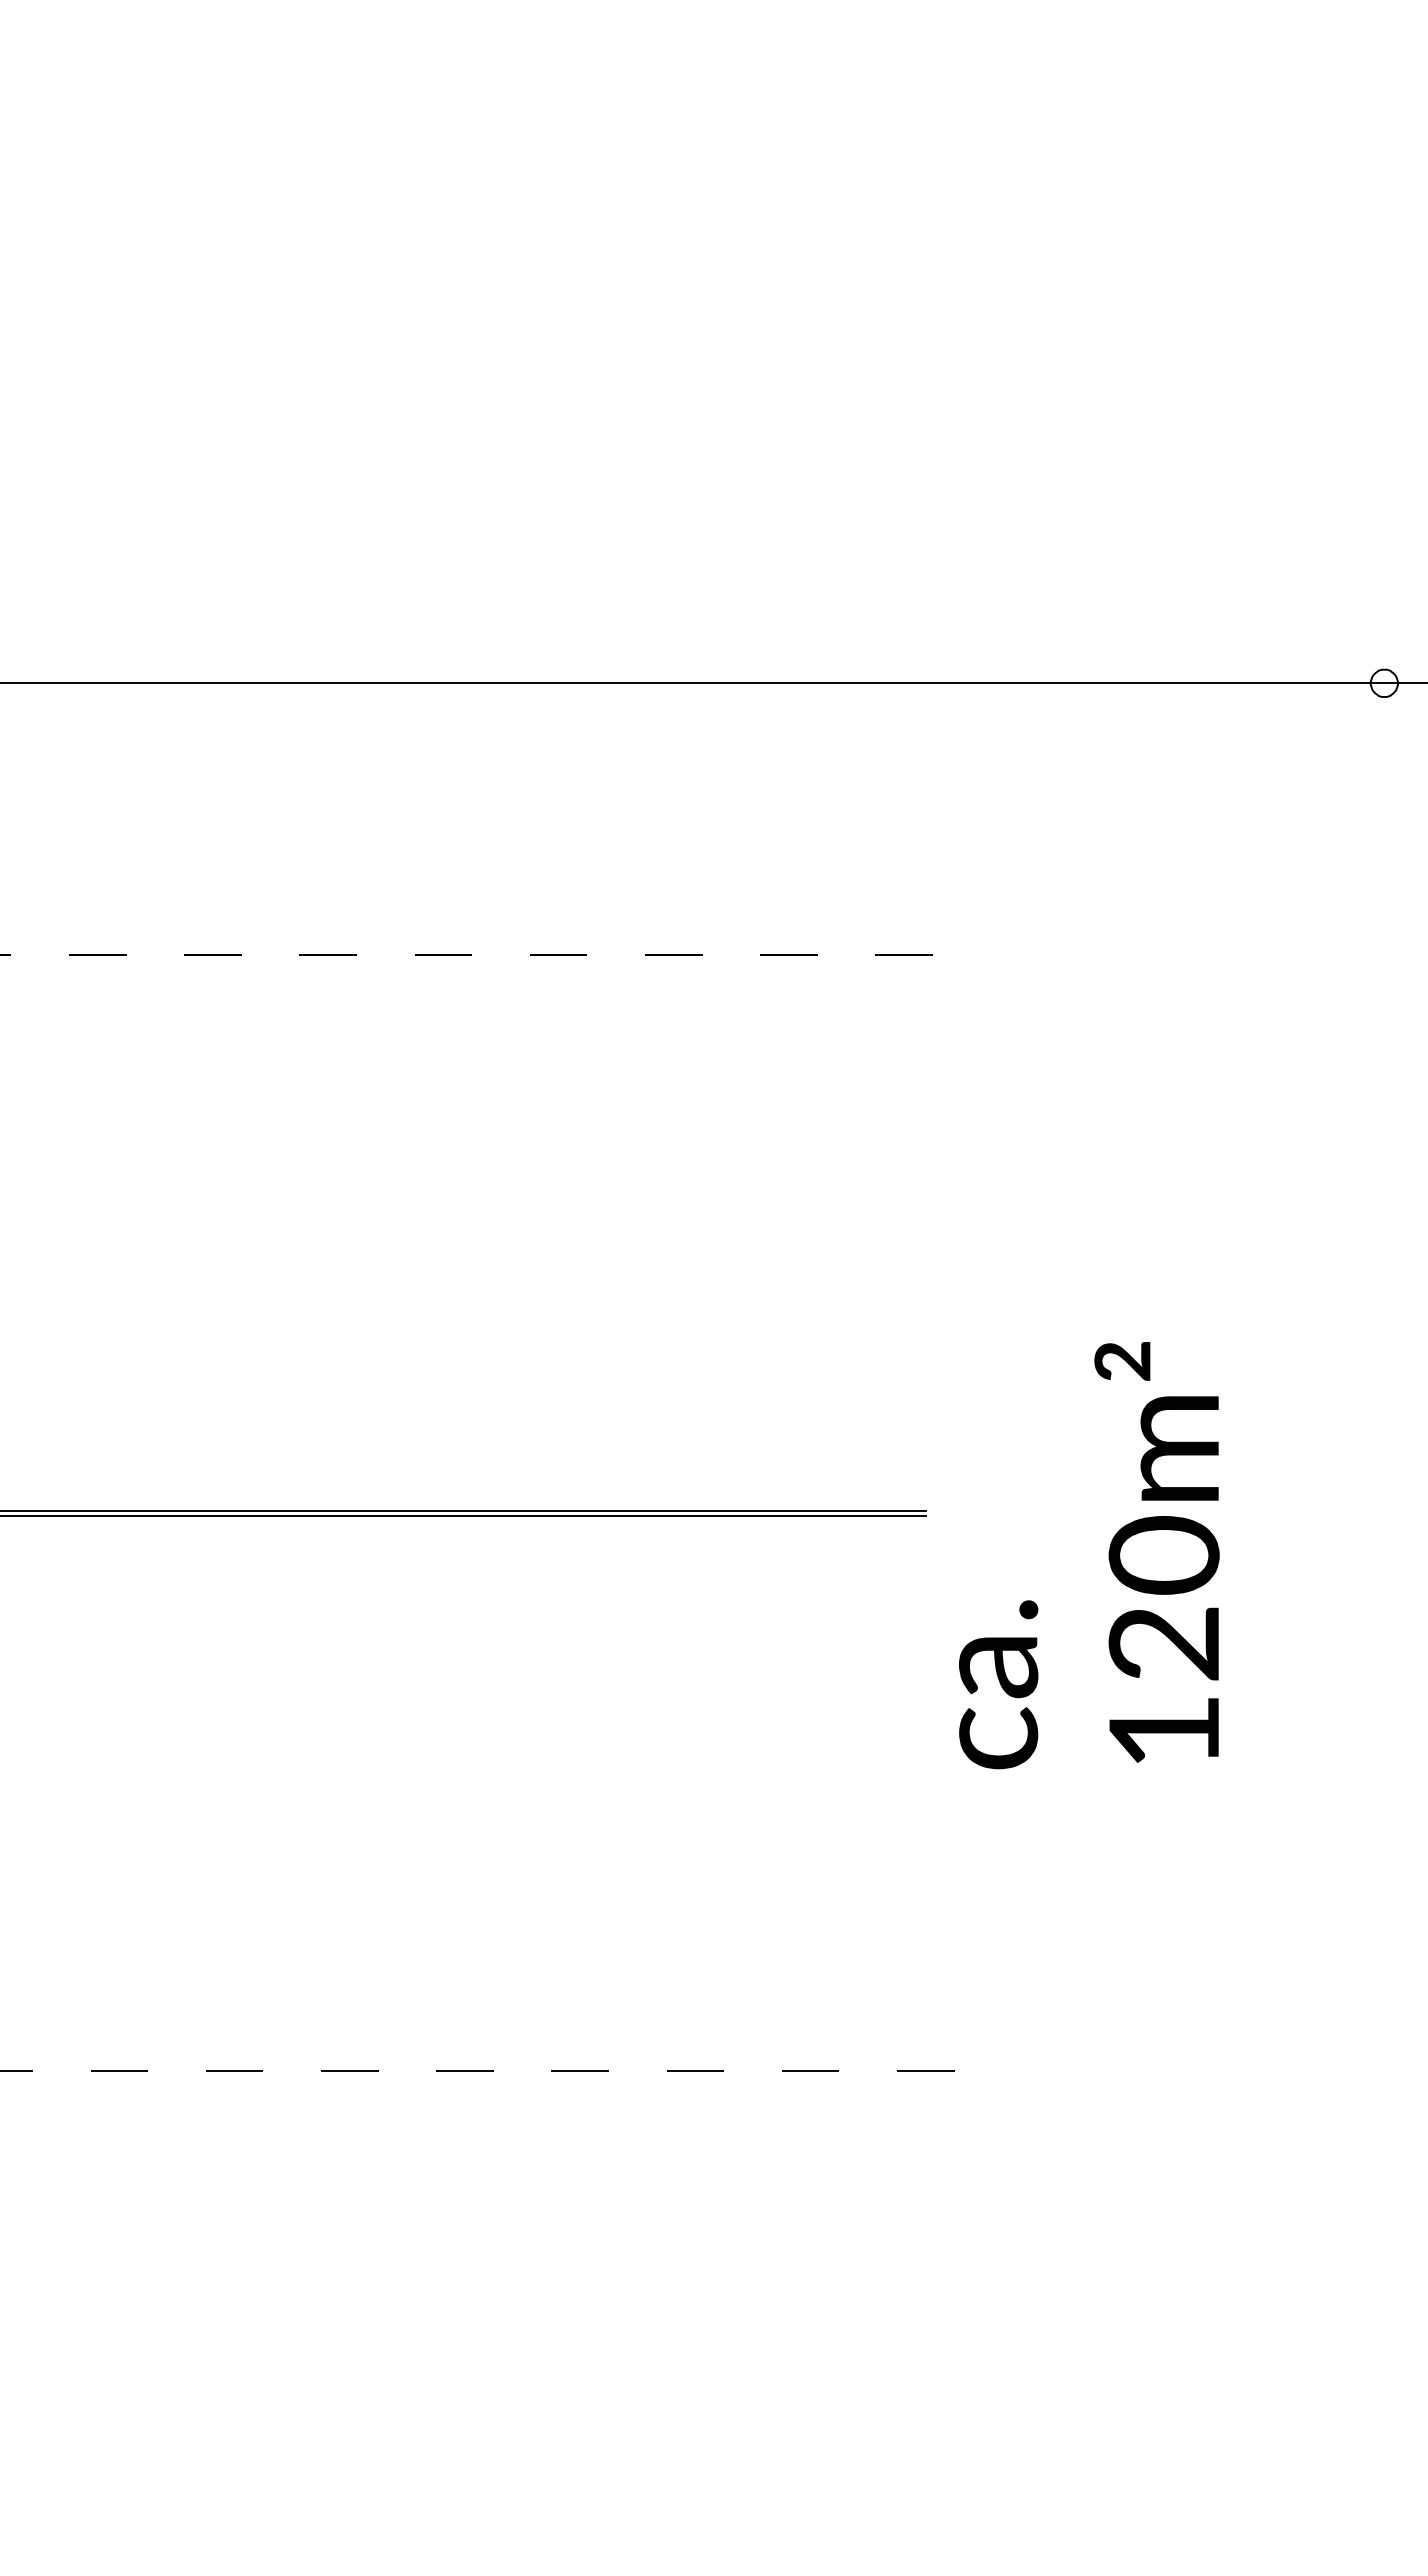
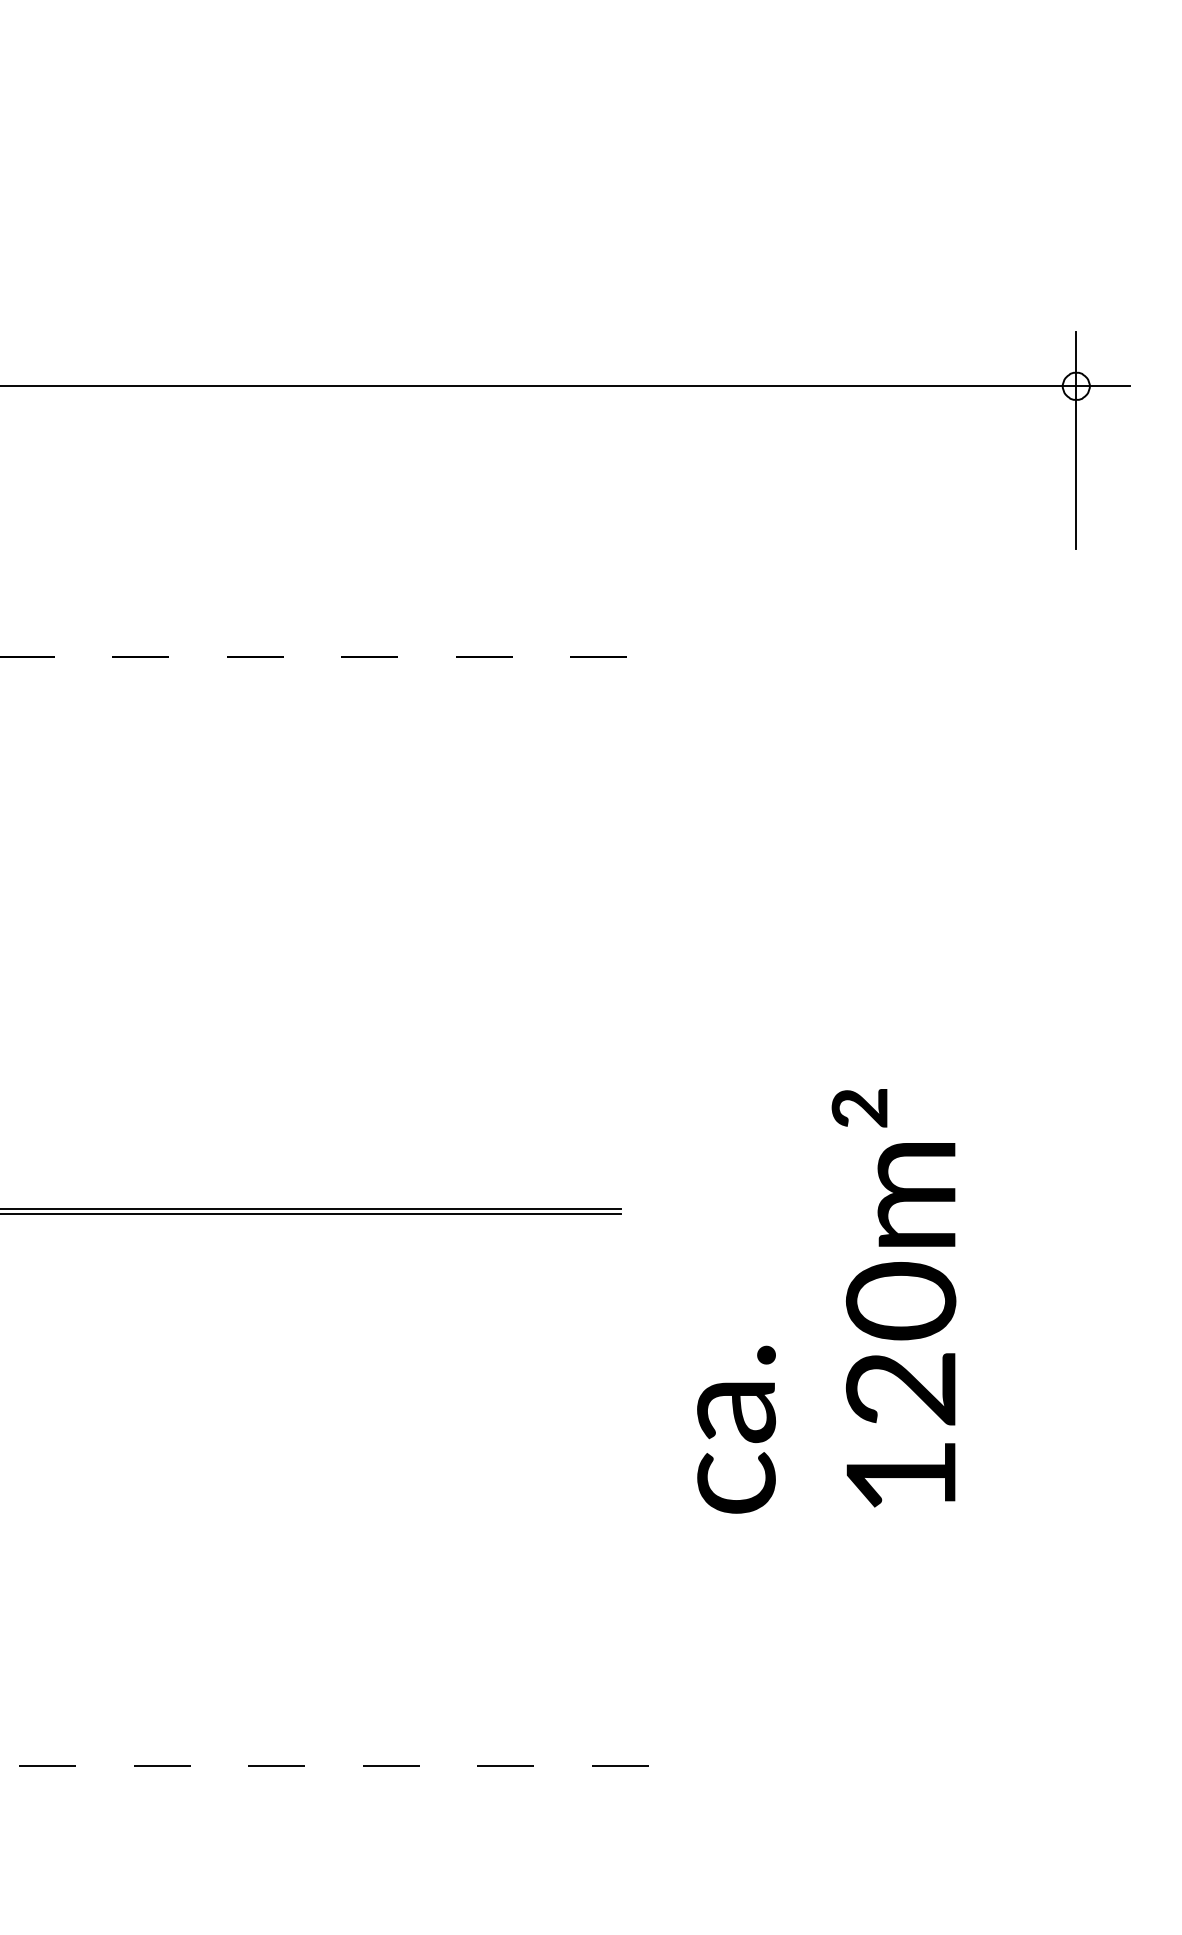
line: (1384, 737) -> (1076, 440), added
text: (1089, 1555) -> (826, 1301), moved

